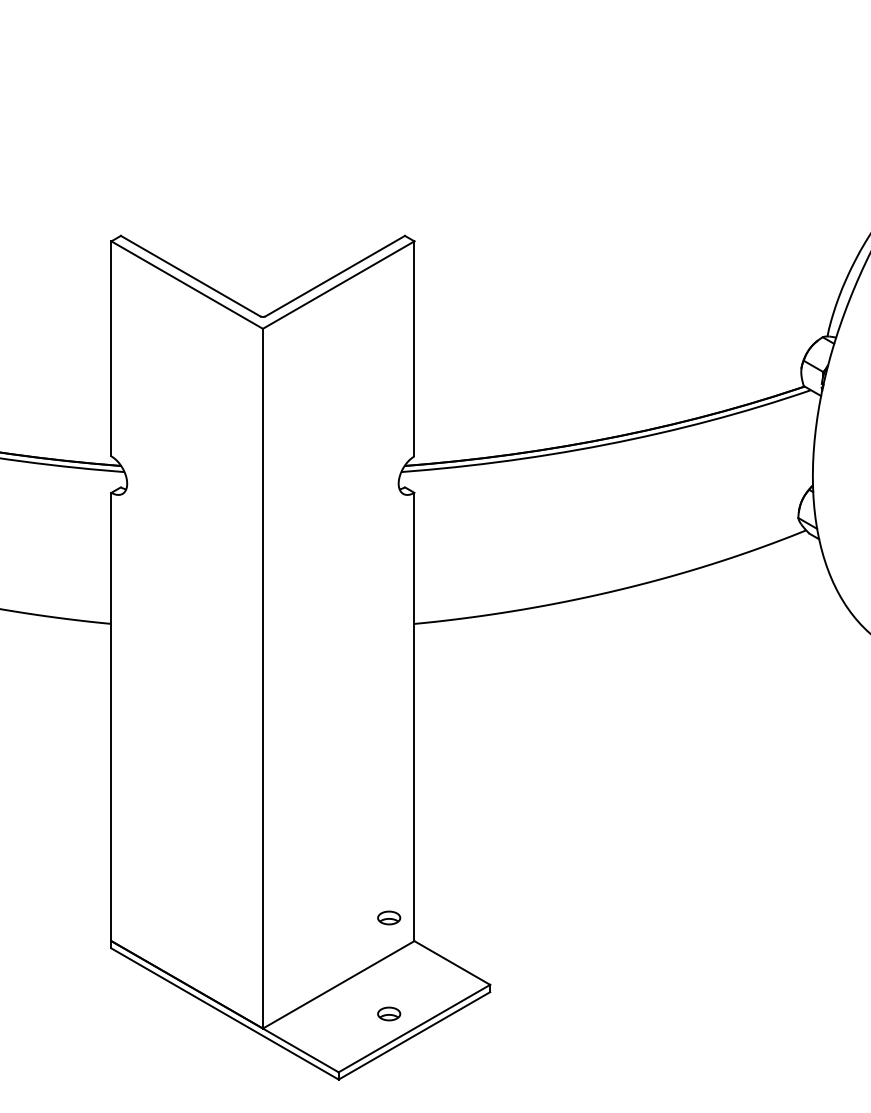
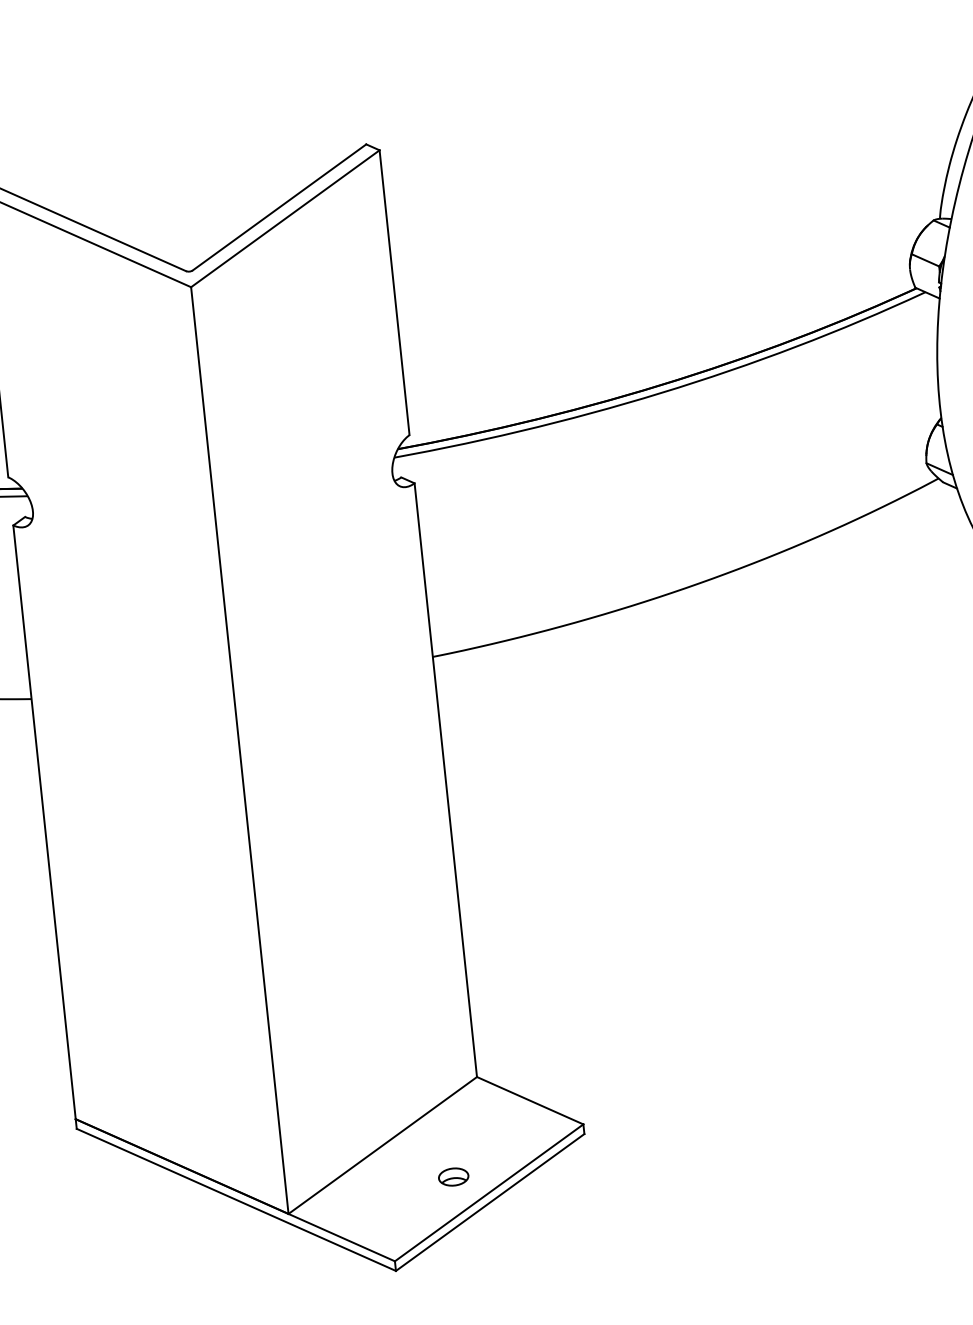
part: (389, 917) -> (440, 1049), removed

